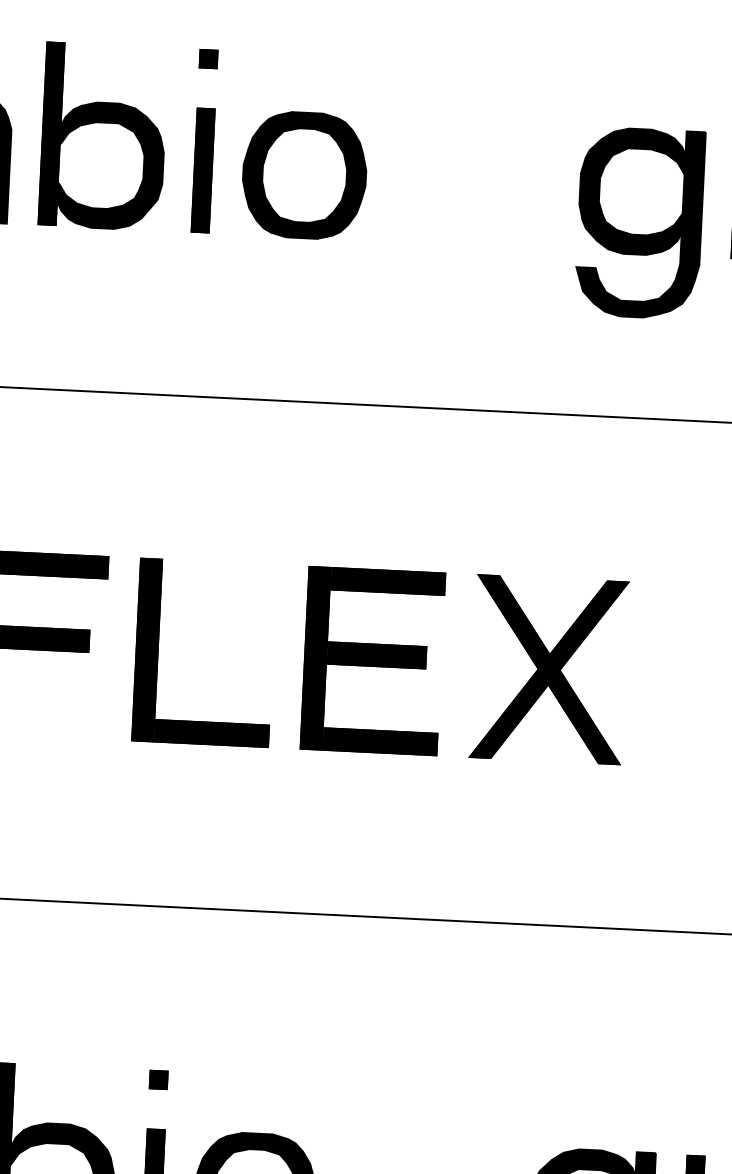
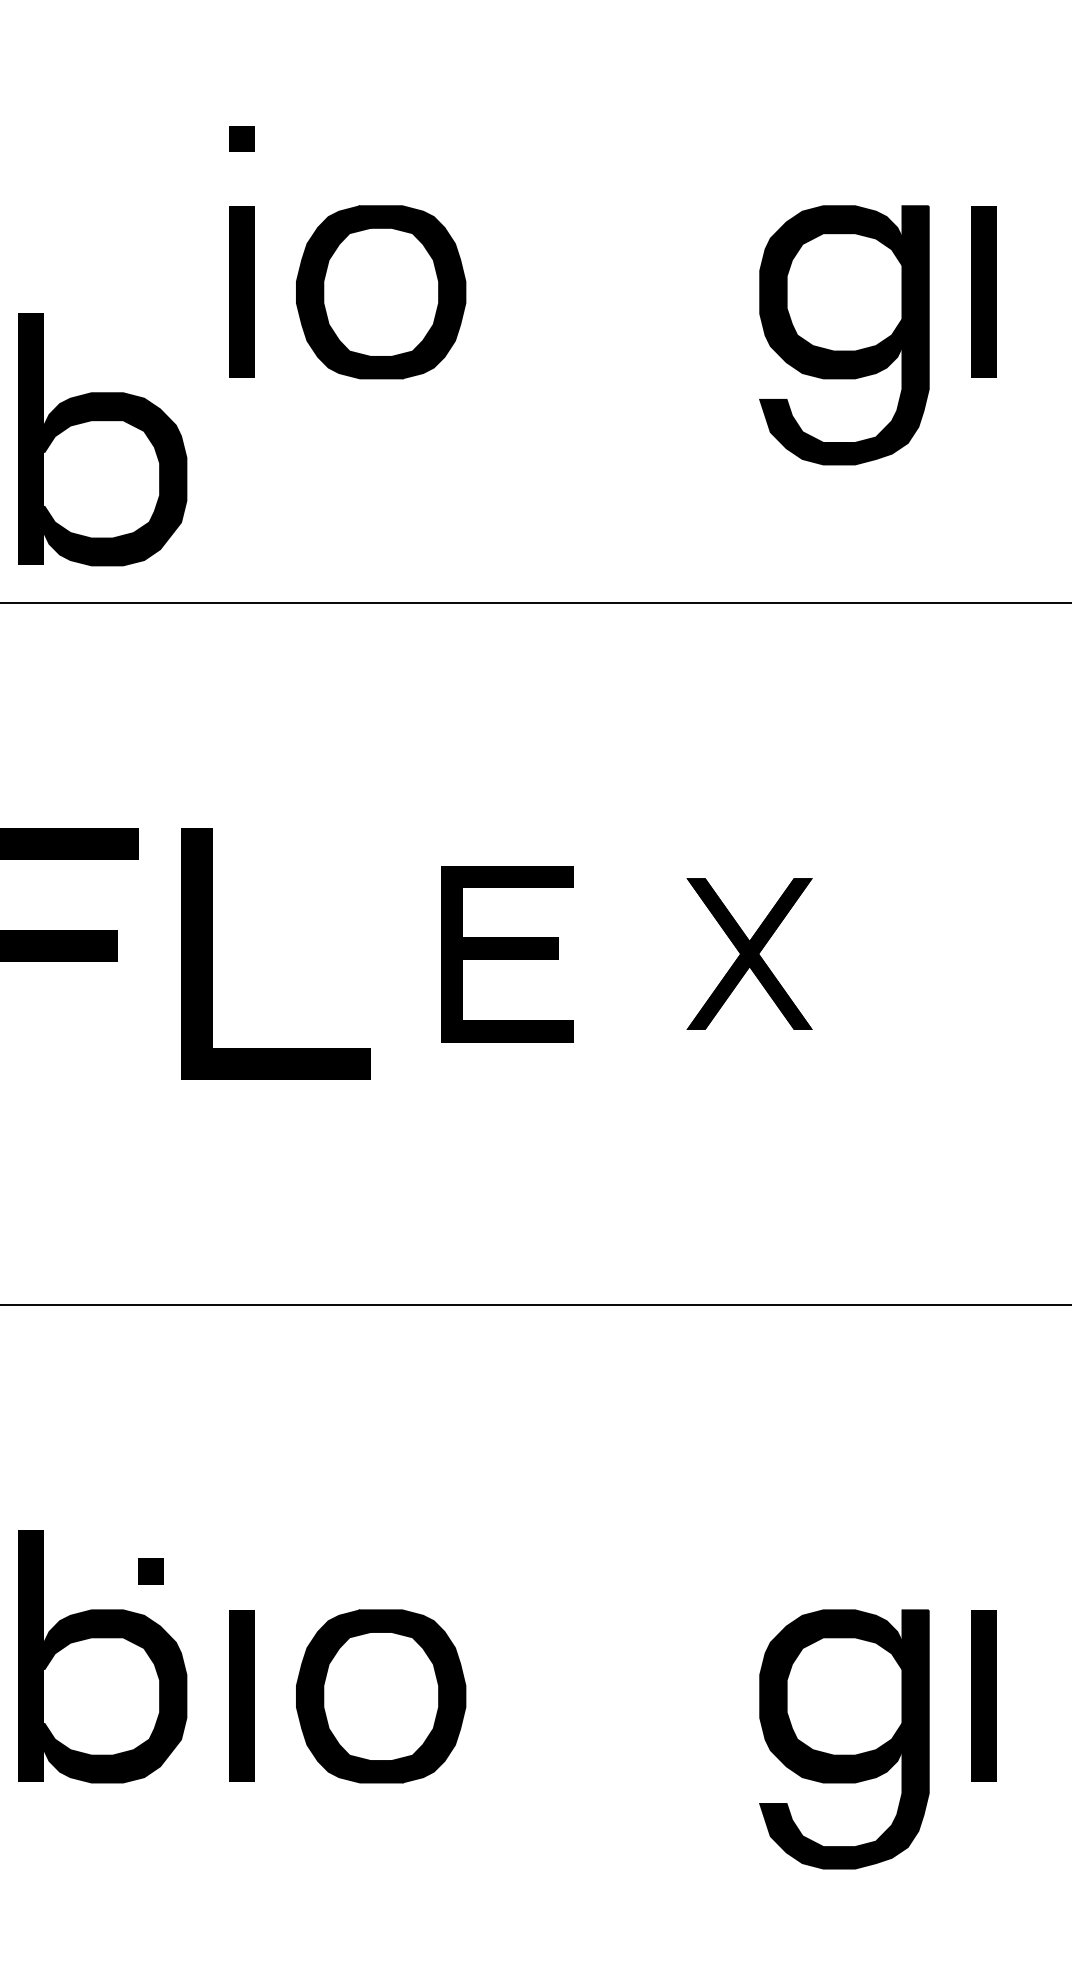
part: (103, 136) -> (102, 439), moved
part: (372, 660) -> (507, 953), size x0.7
part: (548, 669) -> (749, 953), size x0.6
part: (158, 1080) -> (150, 1571), moved

